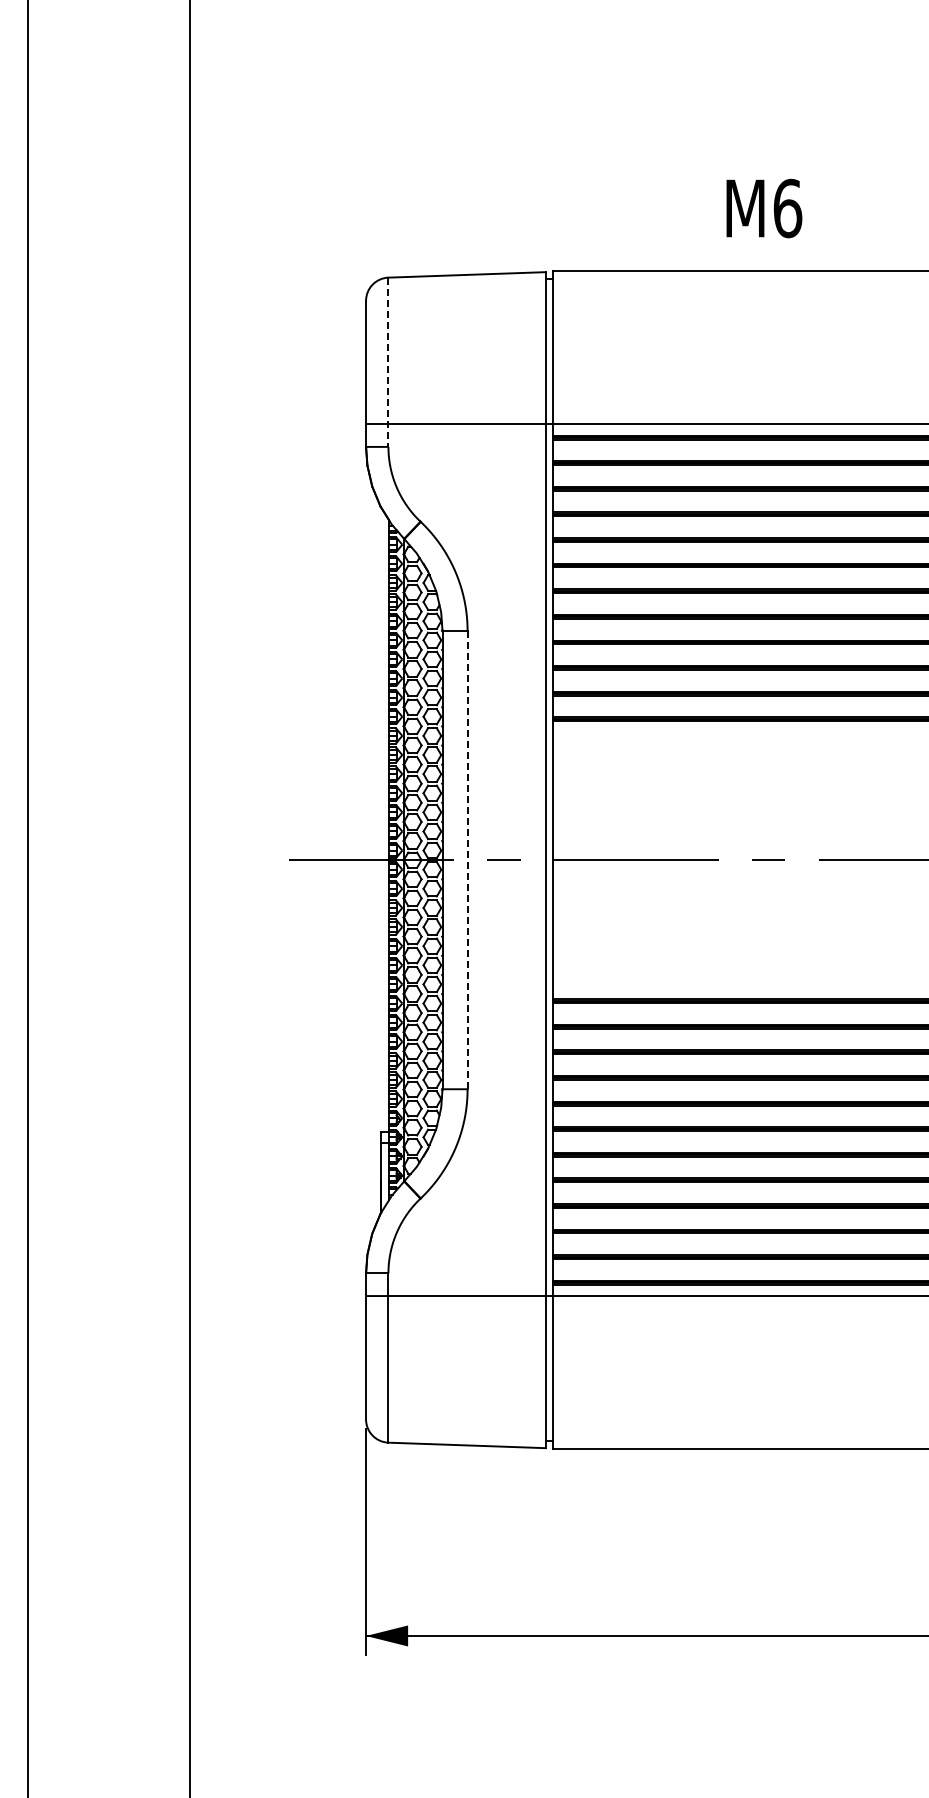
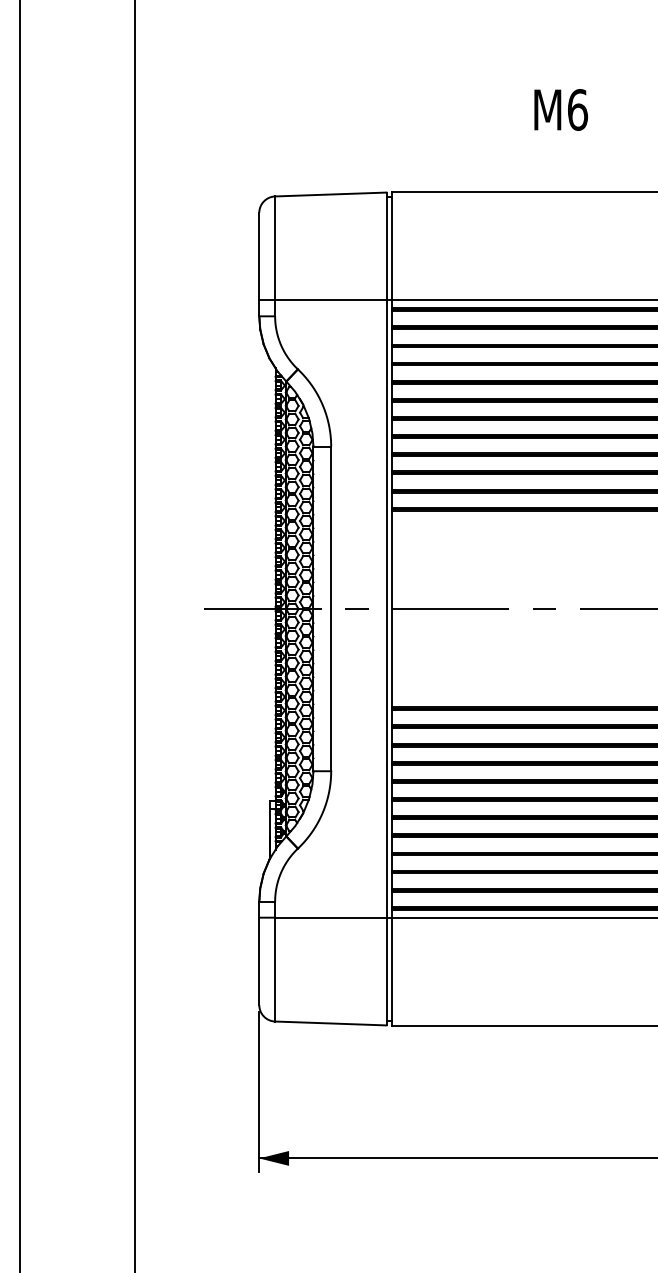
text: (764, 208) -> (561, 109), moved
line: (388, 362) -> (275, 256), dashed -> solid
line: (467, 860) -> (331, 609), dashed -> solid

